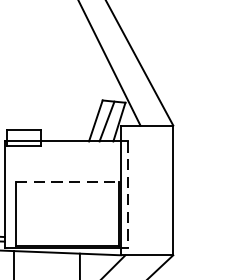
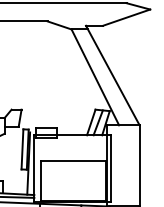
line: (67, 181) -> (73, 160), dashed -> solid
line: (128, 196) -> (111, 169), dashed -> solid

